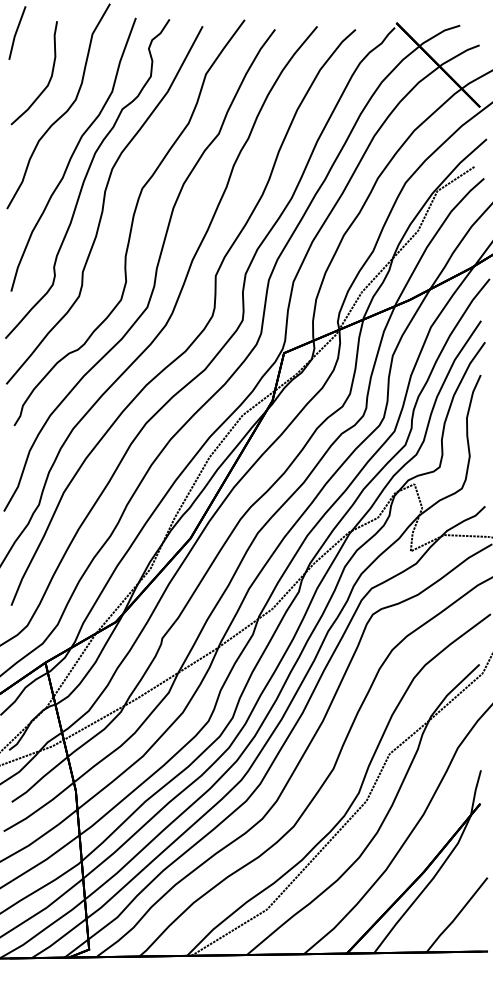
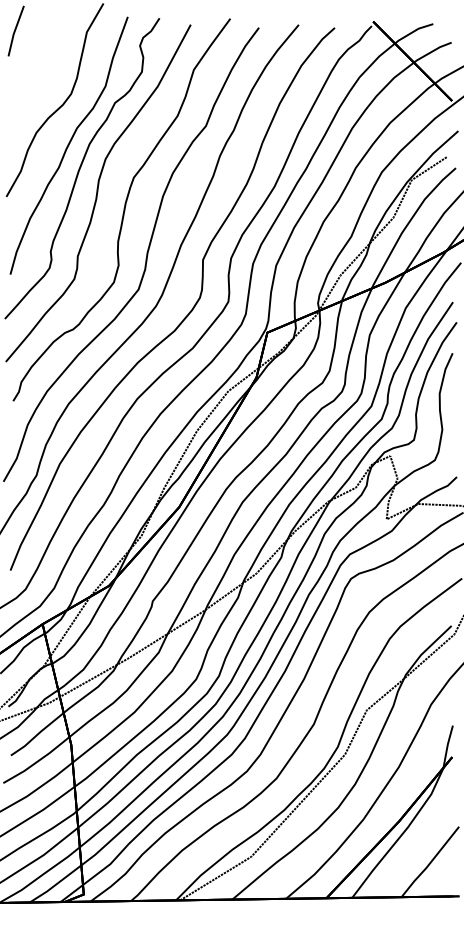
part: (49, 78) -> (46, 73), removed

